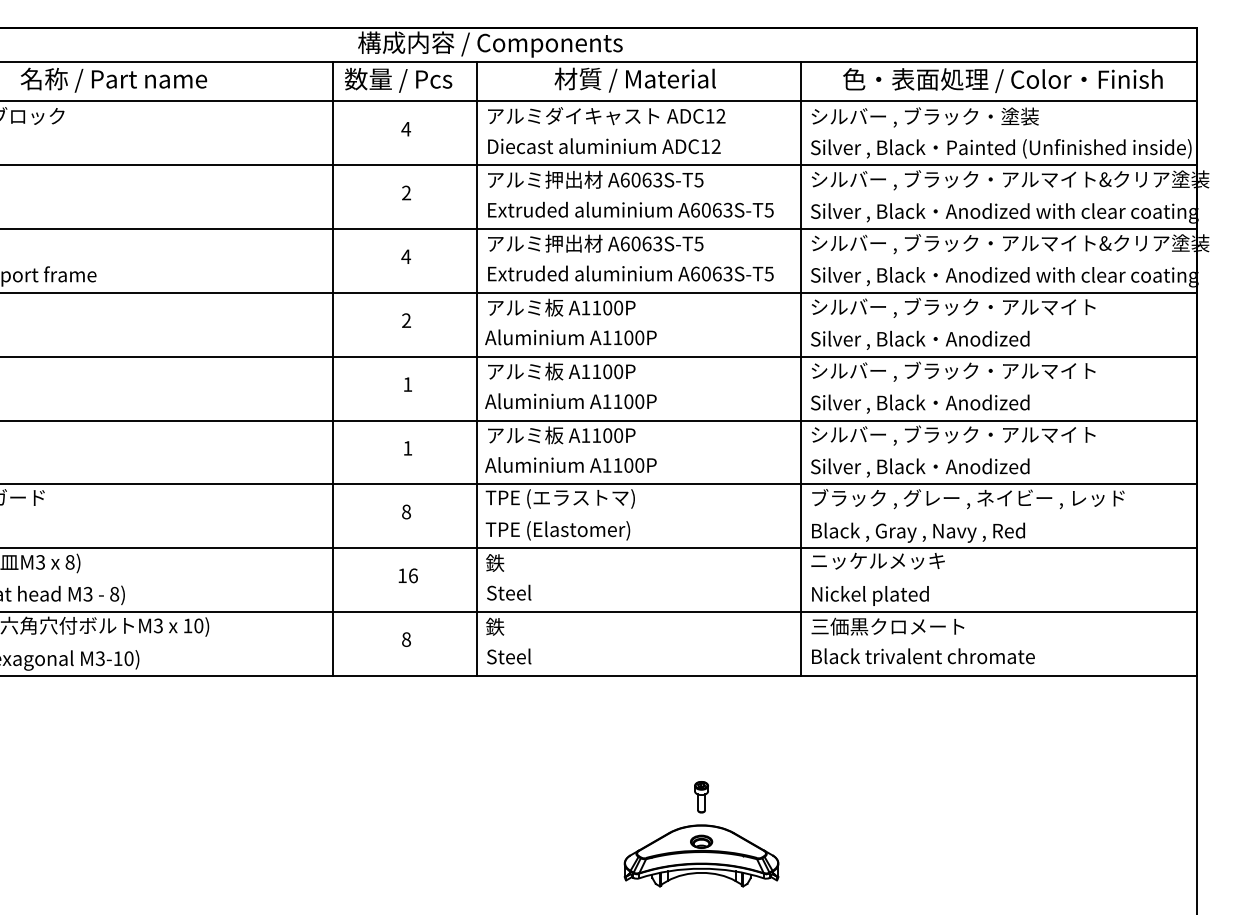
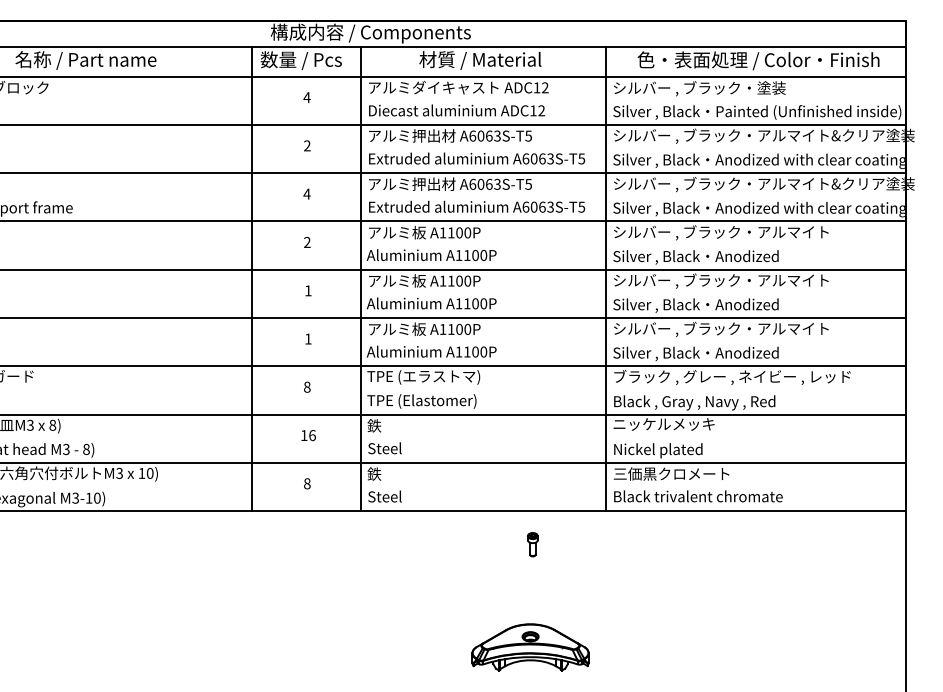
part: (701, 797) -> (532, 544), moved

